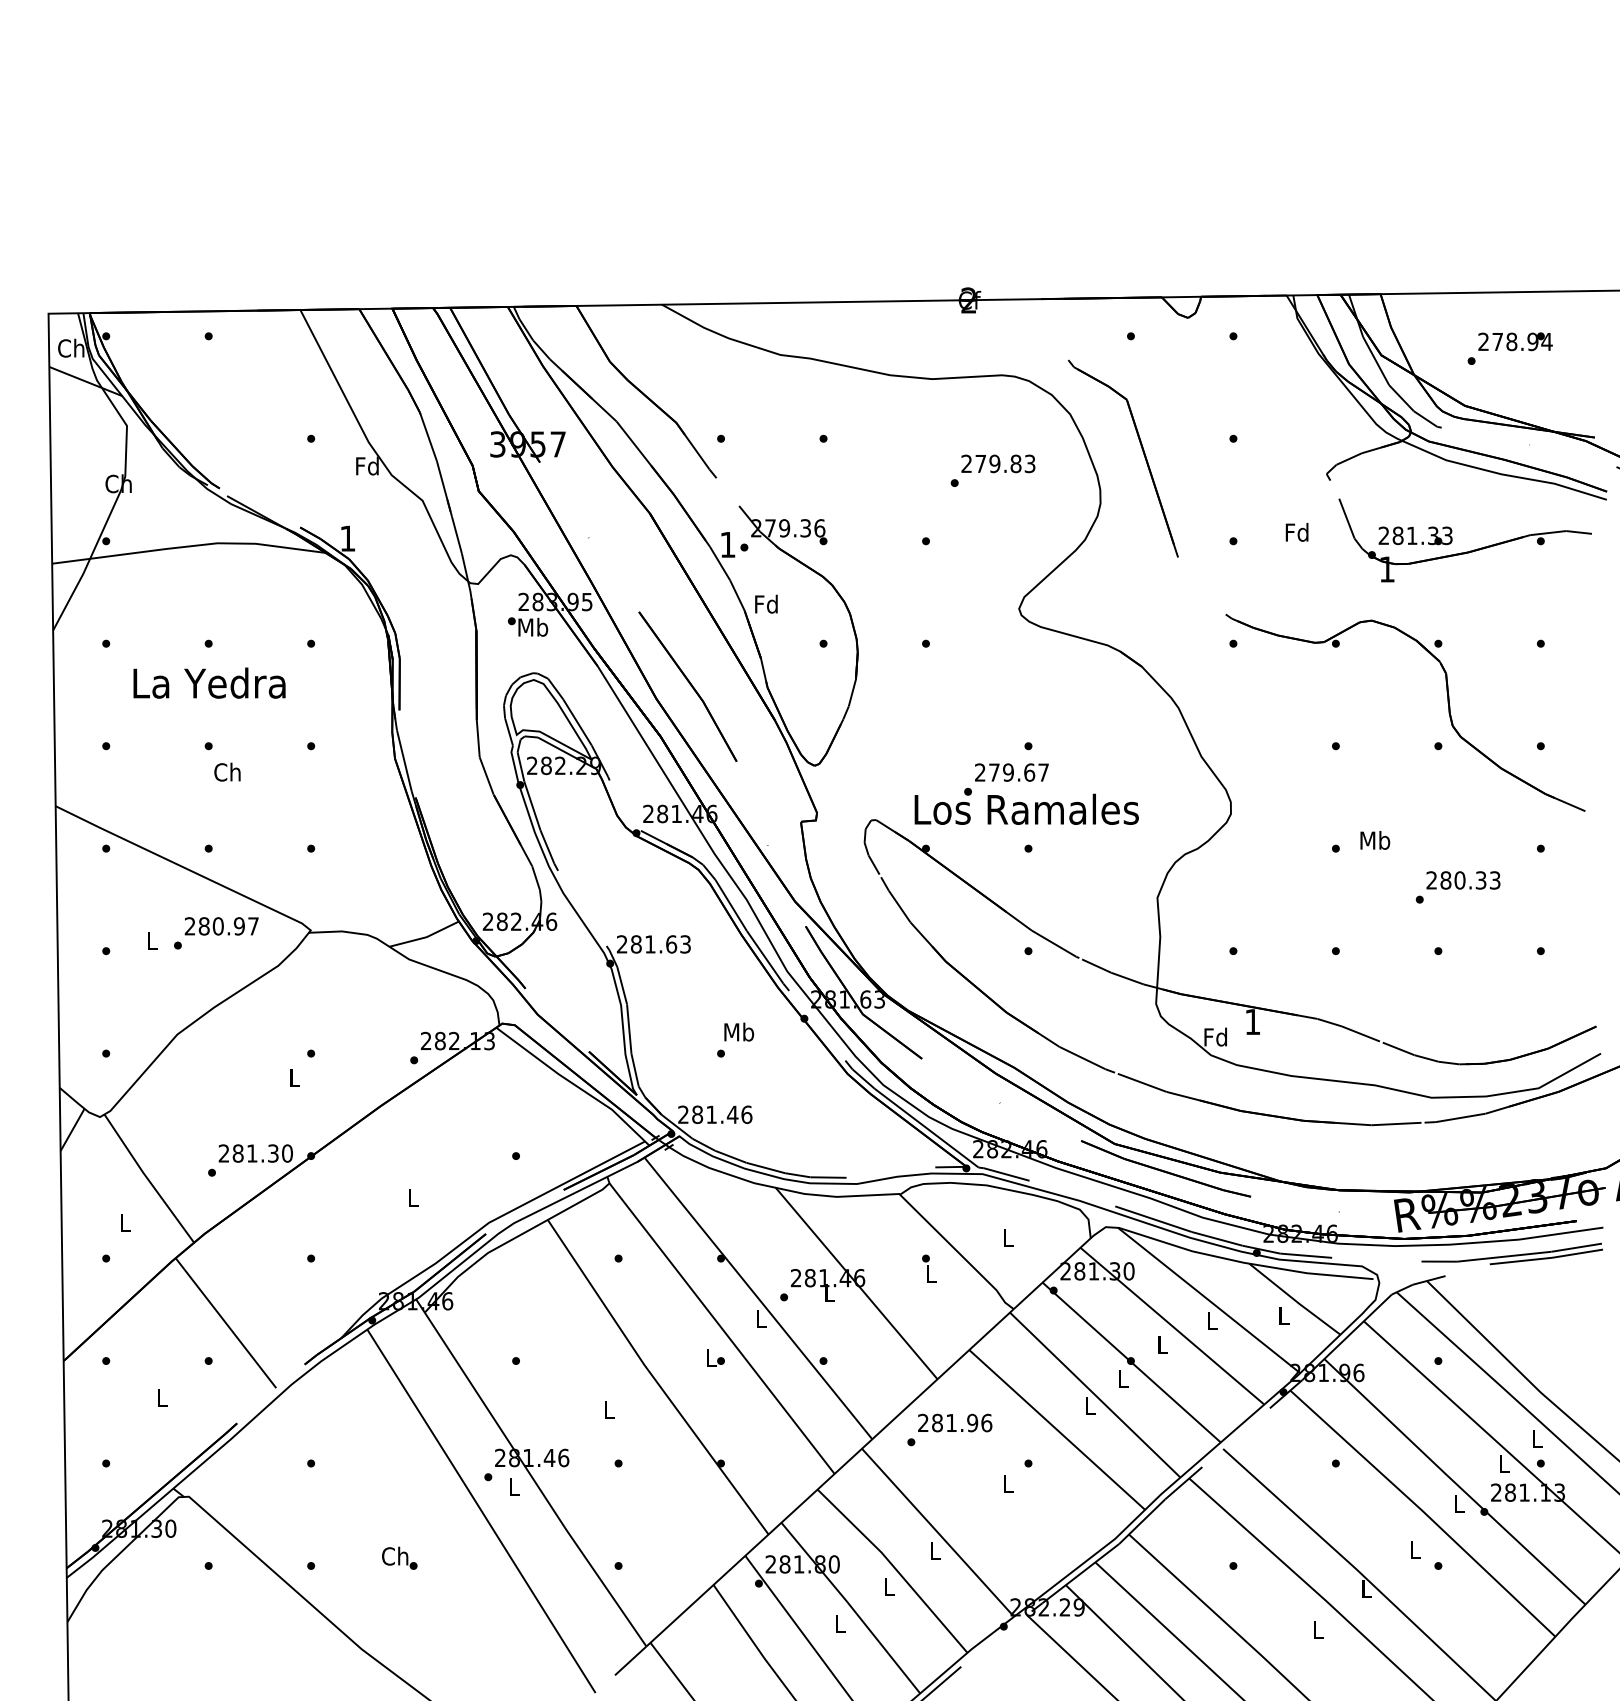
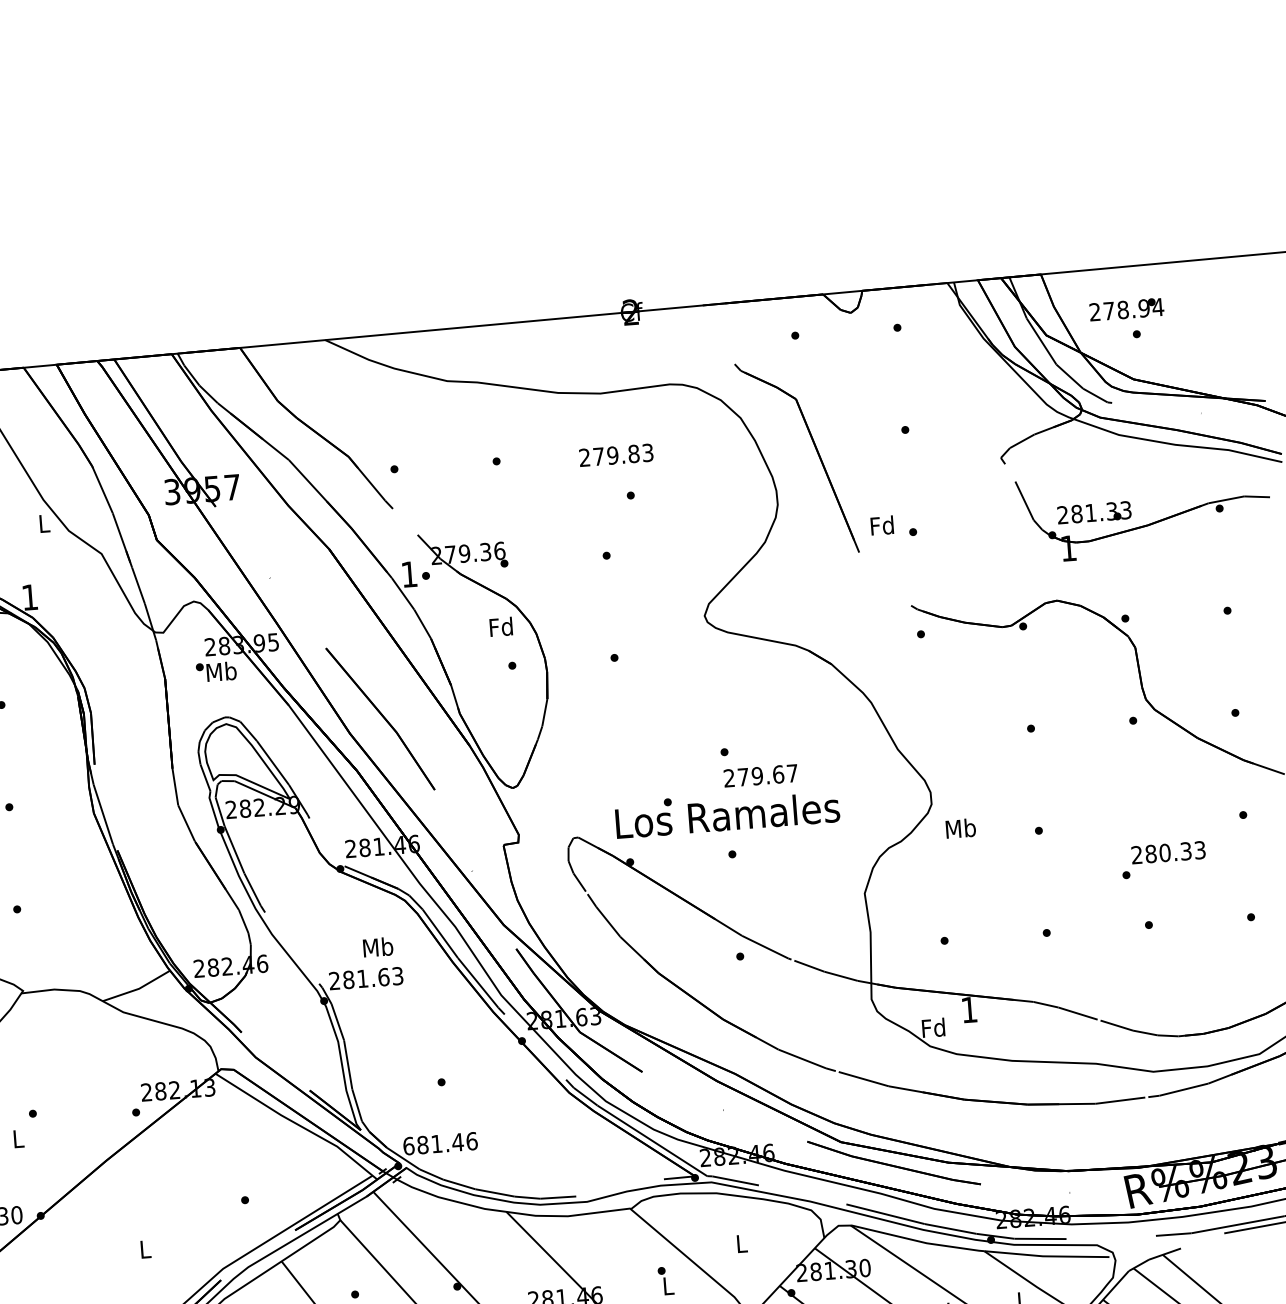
text: (1515, 341) -> (1126, 309), moved
text: (998, 463) -> (616, 454), moved
text: (367, 465) -> (43, 523), Fd -> L
text: (1296, 532) -> (881, 525), moved
text: (766, 603) -> (501, 626), moved
text: (1011, 772) -> (760, 775), moved
text: (1375, 840) -> (961, 828), moved
text: (739, 1031) -> (378, 946), moved
text: (683, 1114) -> (408, 1145), 281.46 -> 681.46

